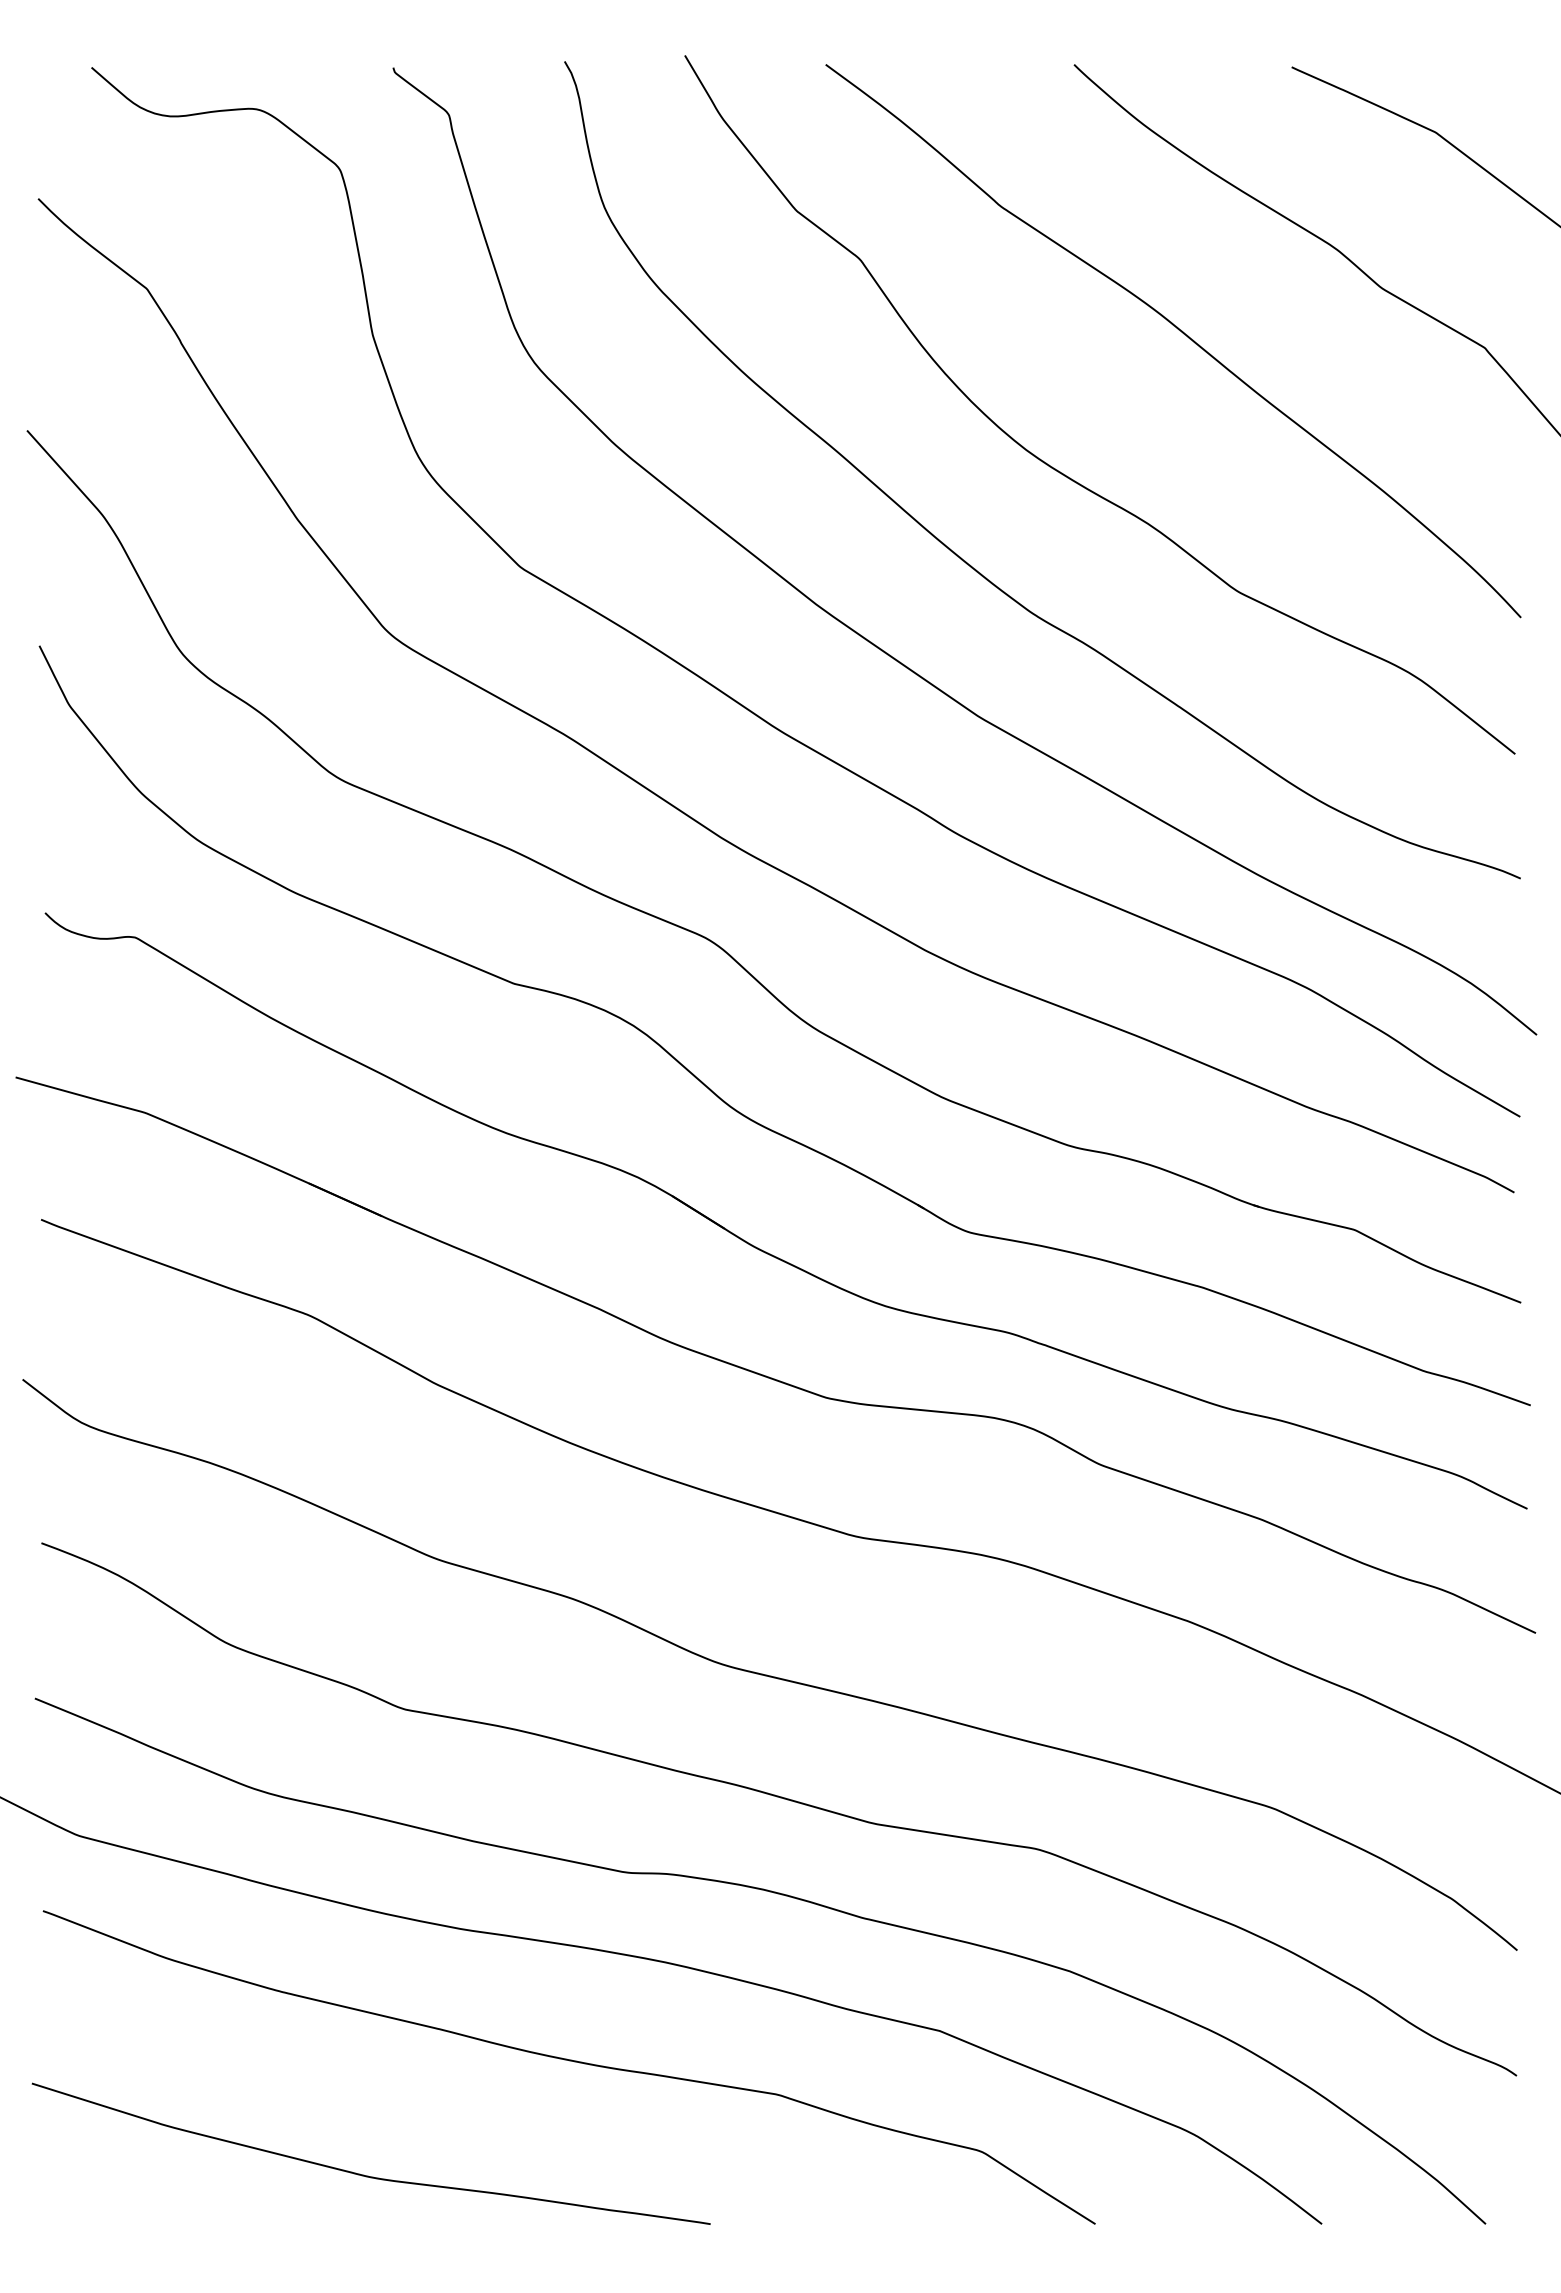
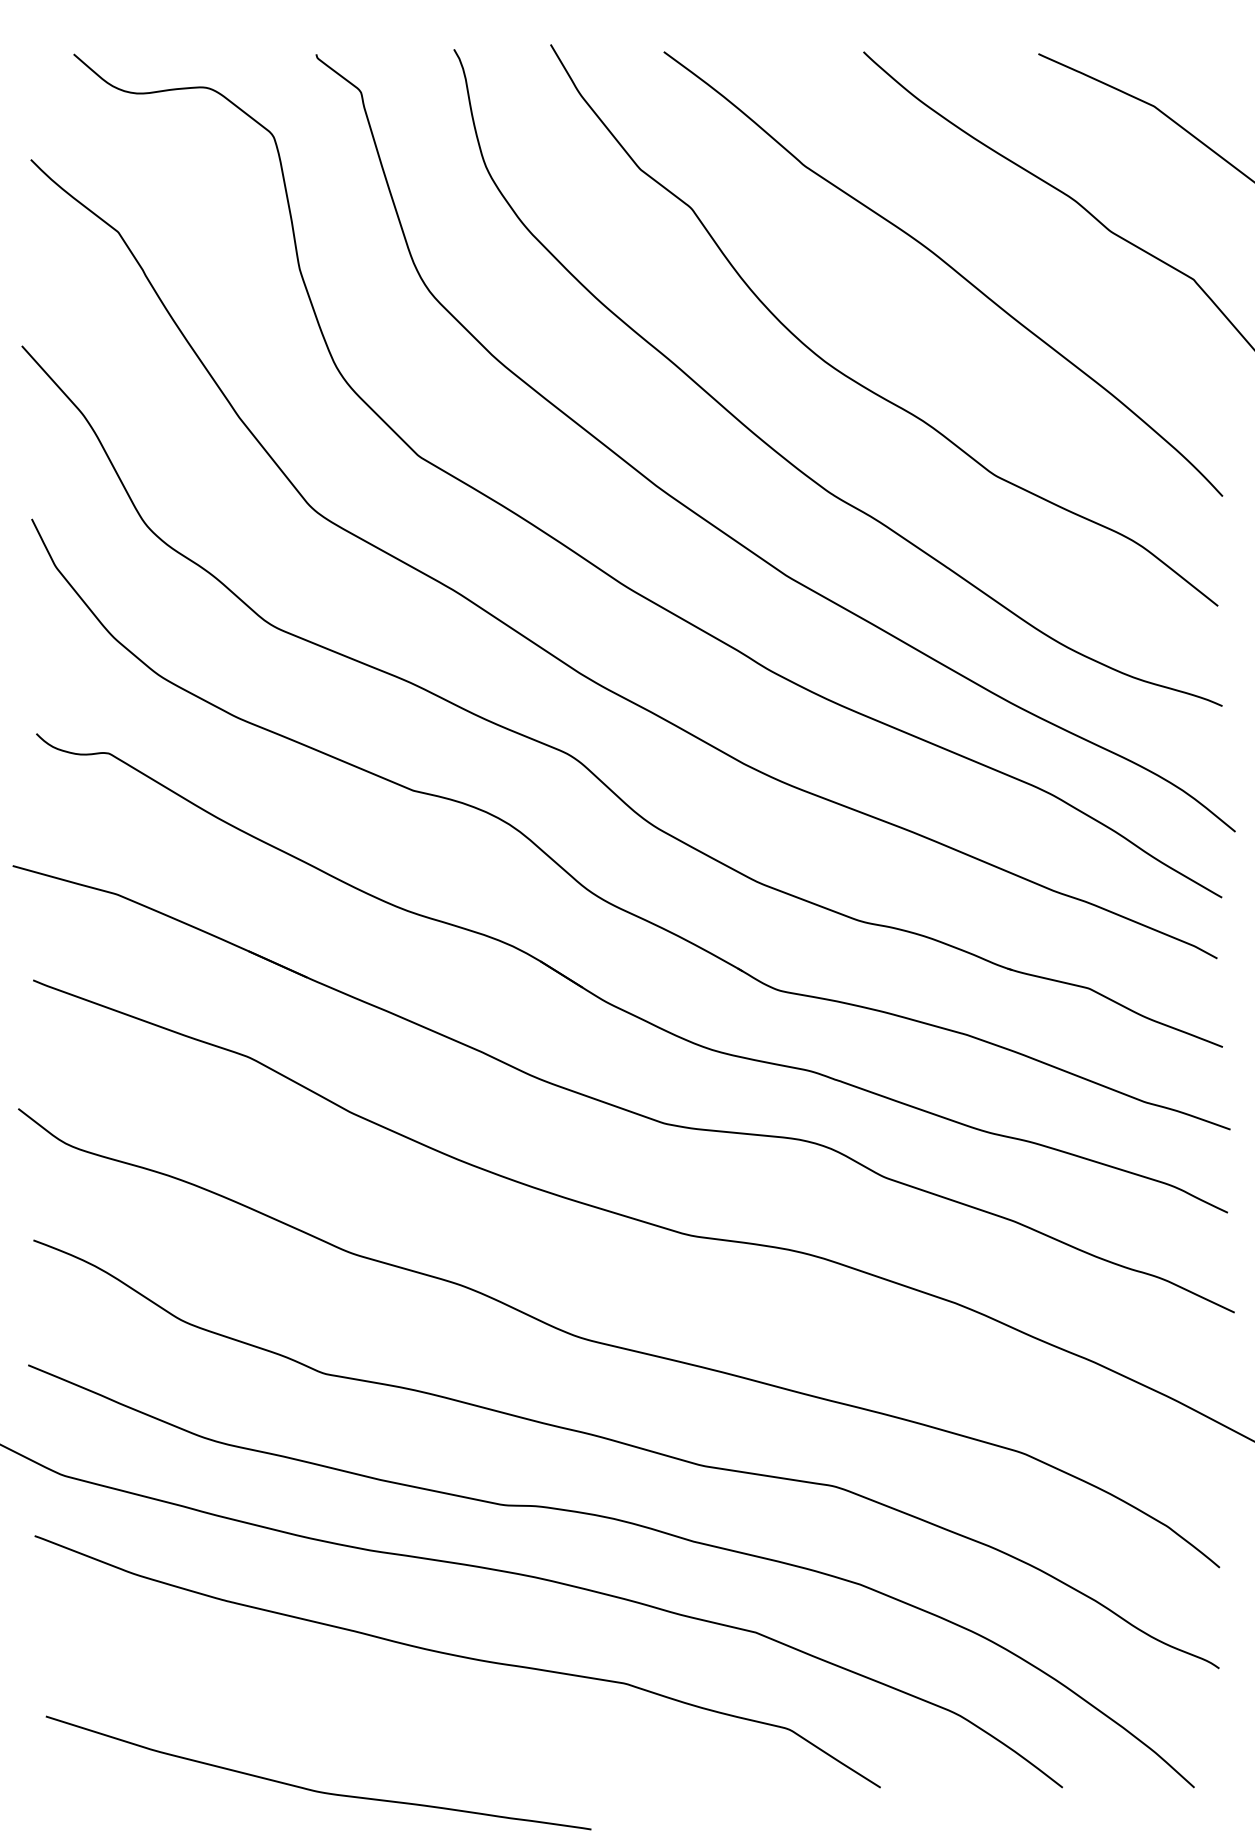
curve: (368, 2175) -> (316, 1790), moved

